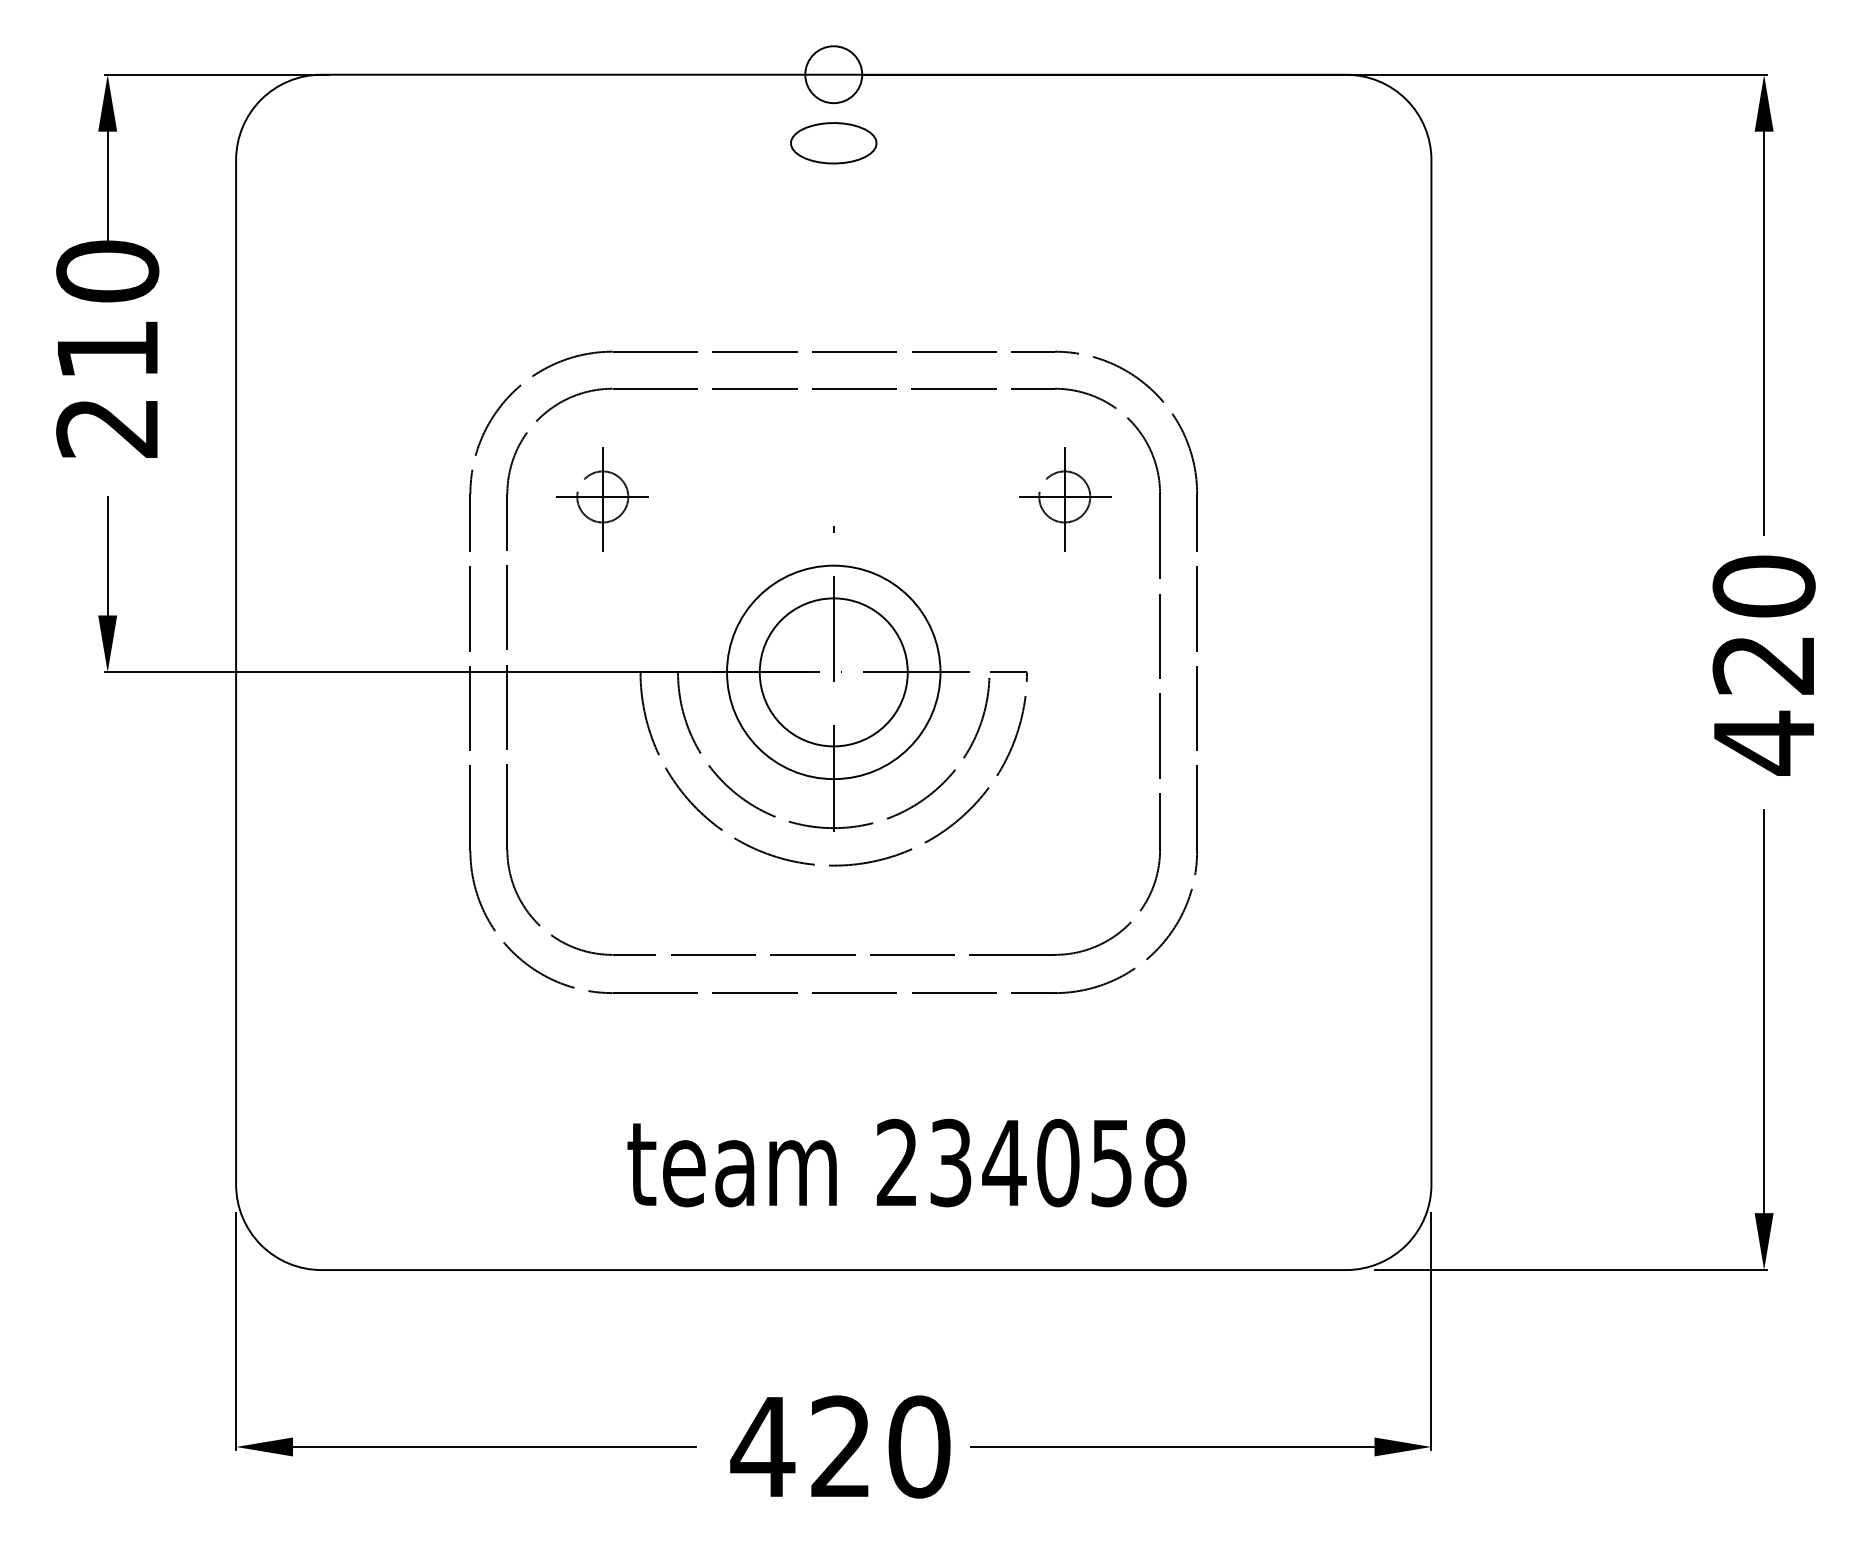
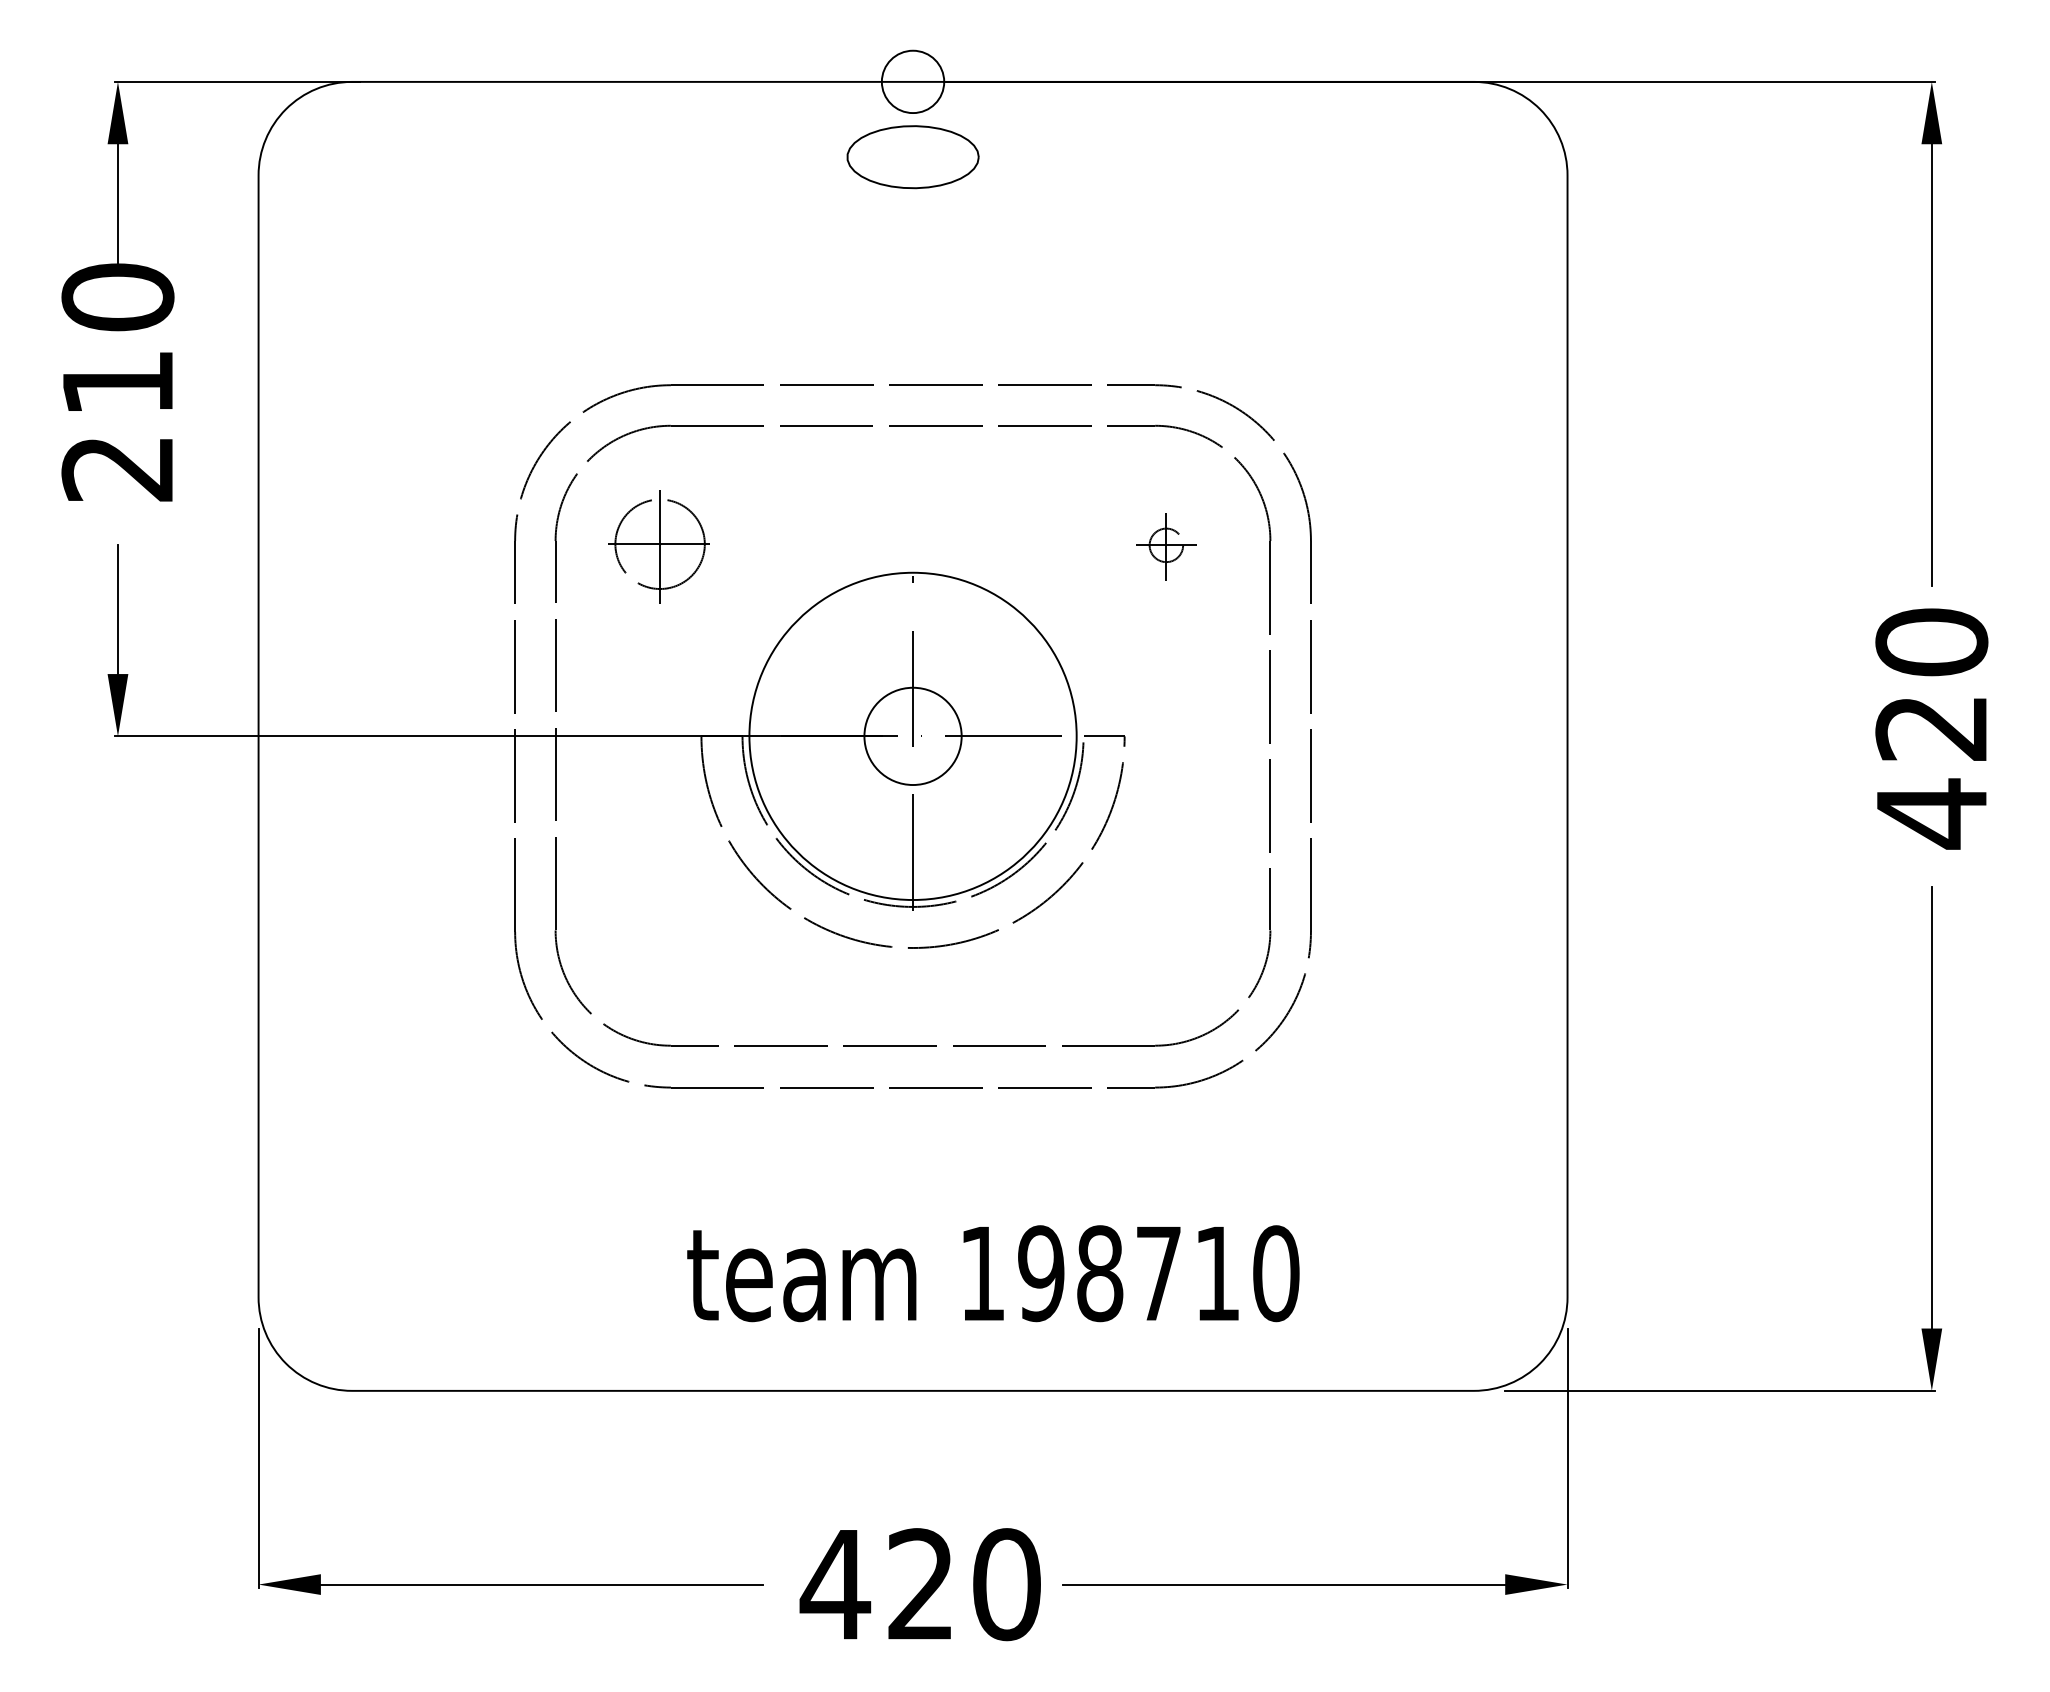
part: (833, 142) -> (912, 156), size x1.4
circle: (603, 497) -> (660, 544), size x1.6
part: (1065, 498) -> (1166, 546), size x0.6
circle: (833, 672) -> (912, 736), size x1.4
circle: (834, 672) -> (913, 736), size x0.6
text: (1031, 1162) -> (1129, 1273), 234058 -> 198710

